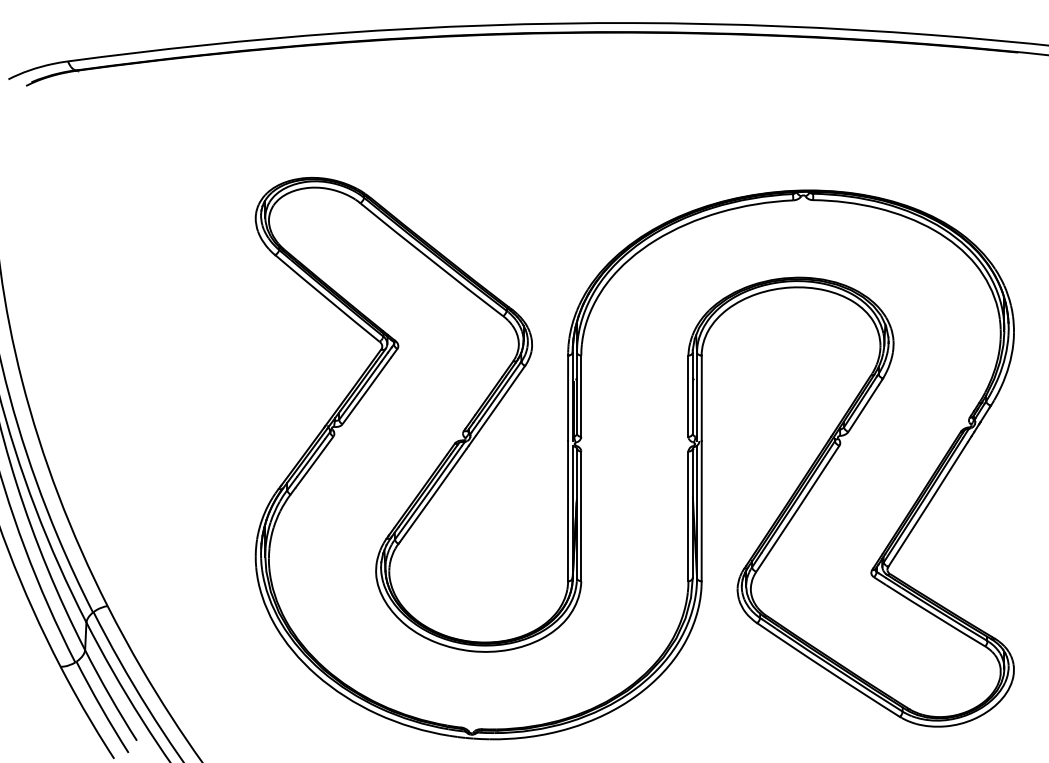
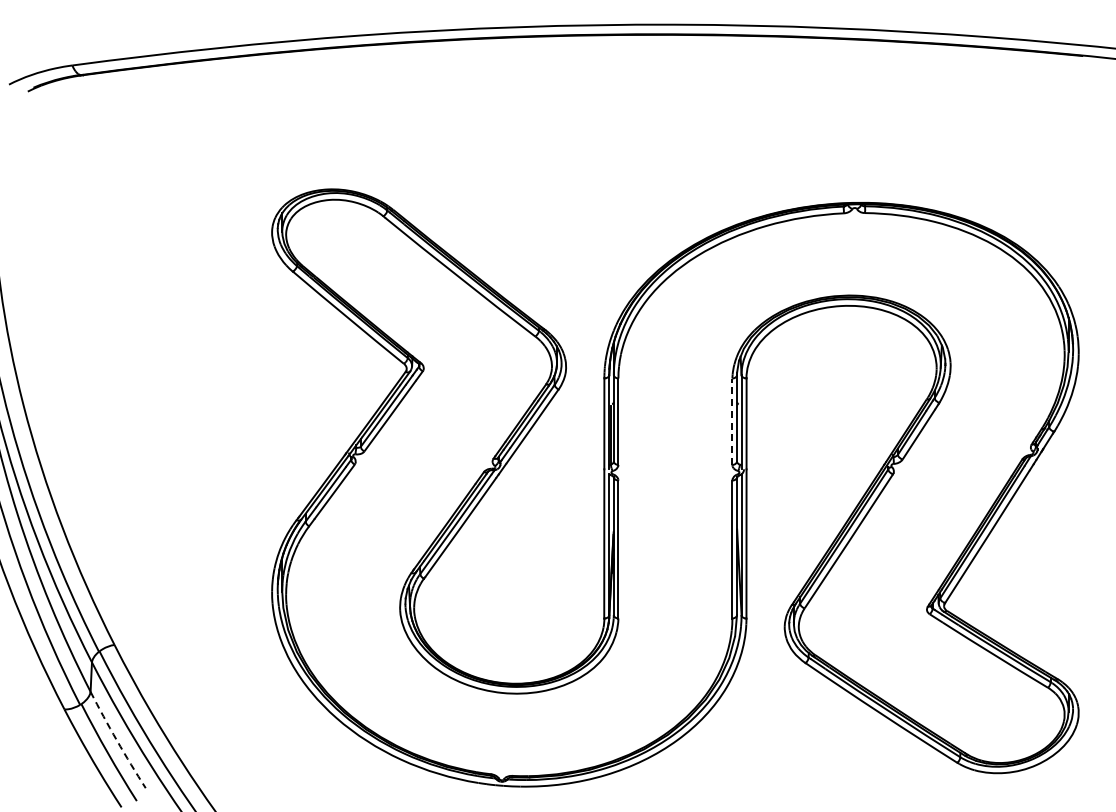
line: (688, 396) -> (732, 421), solid -> dashed
arc: (110, 695) -> (117, 740), solid -> dashed

